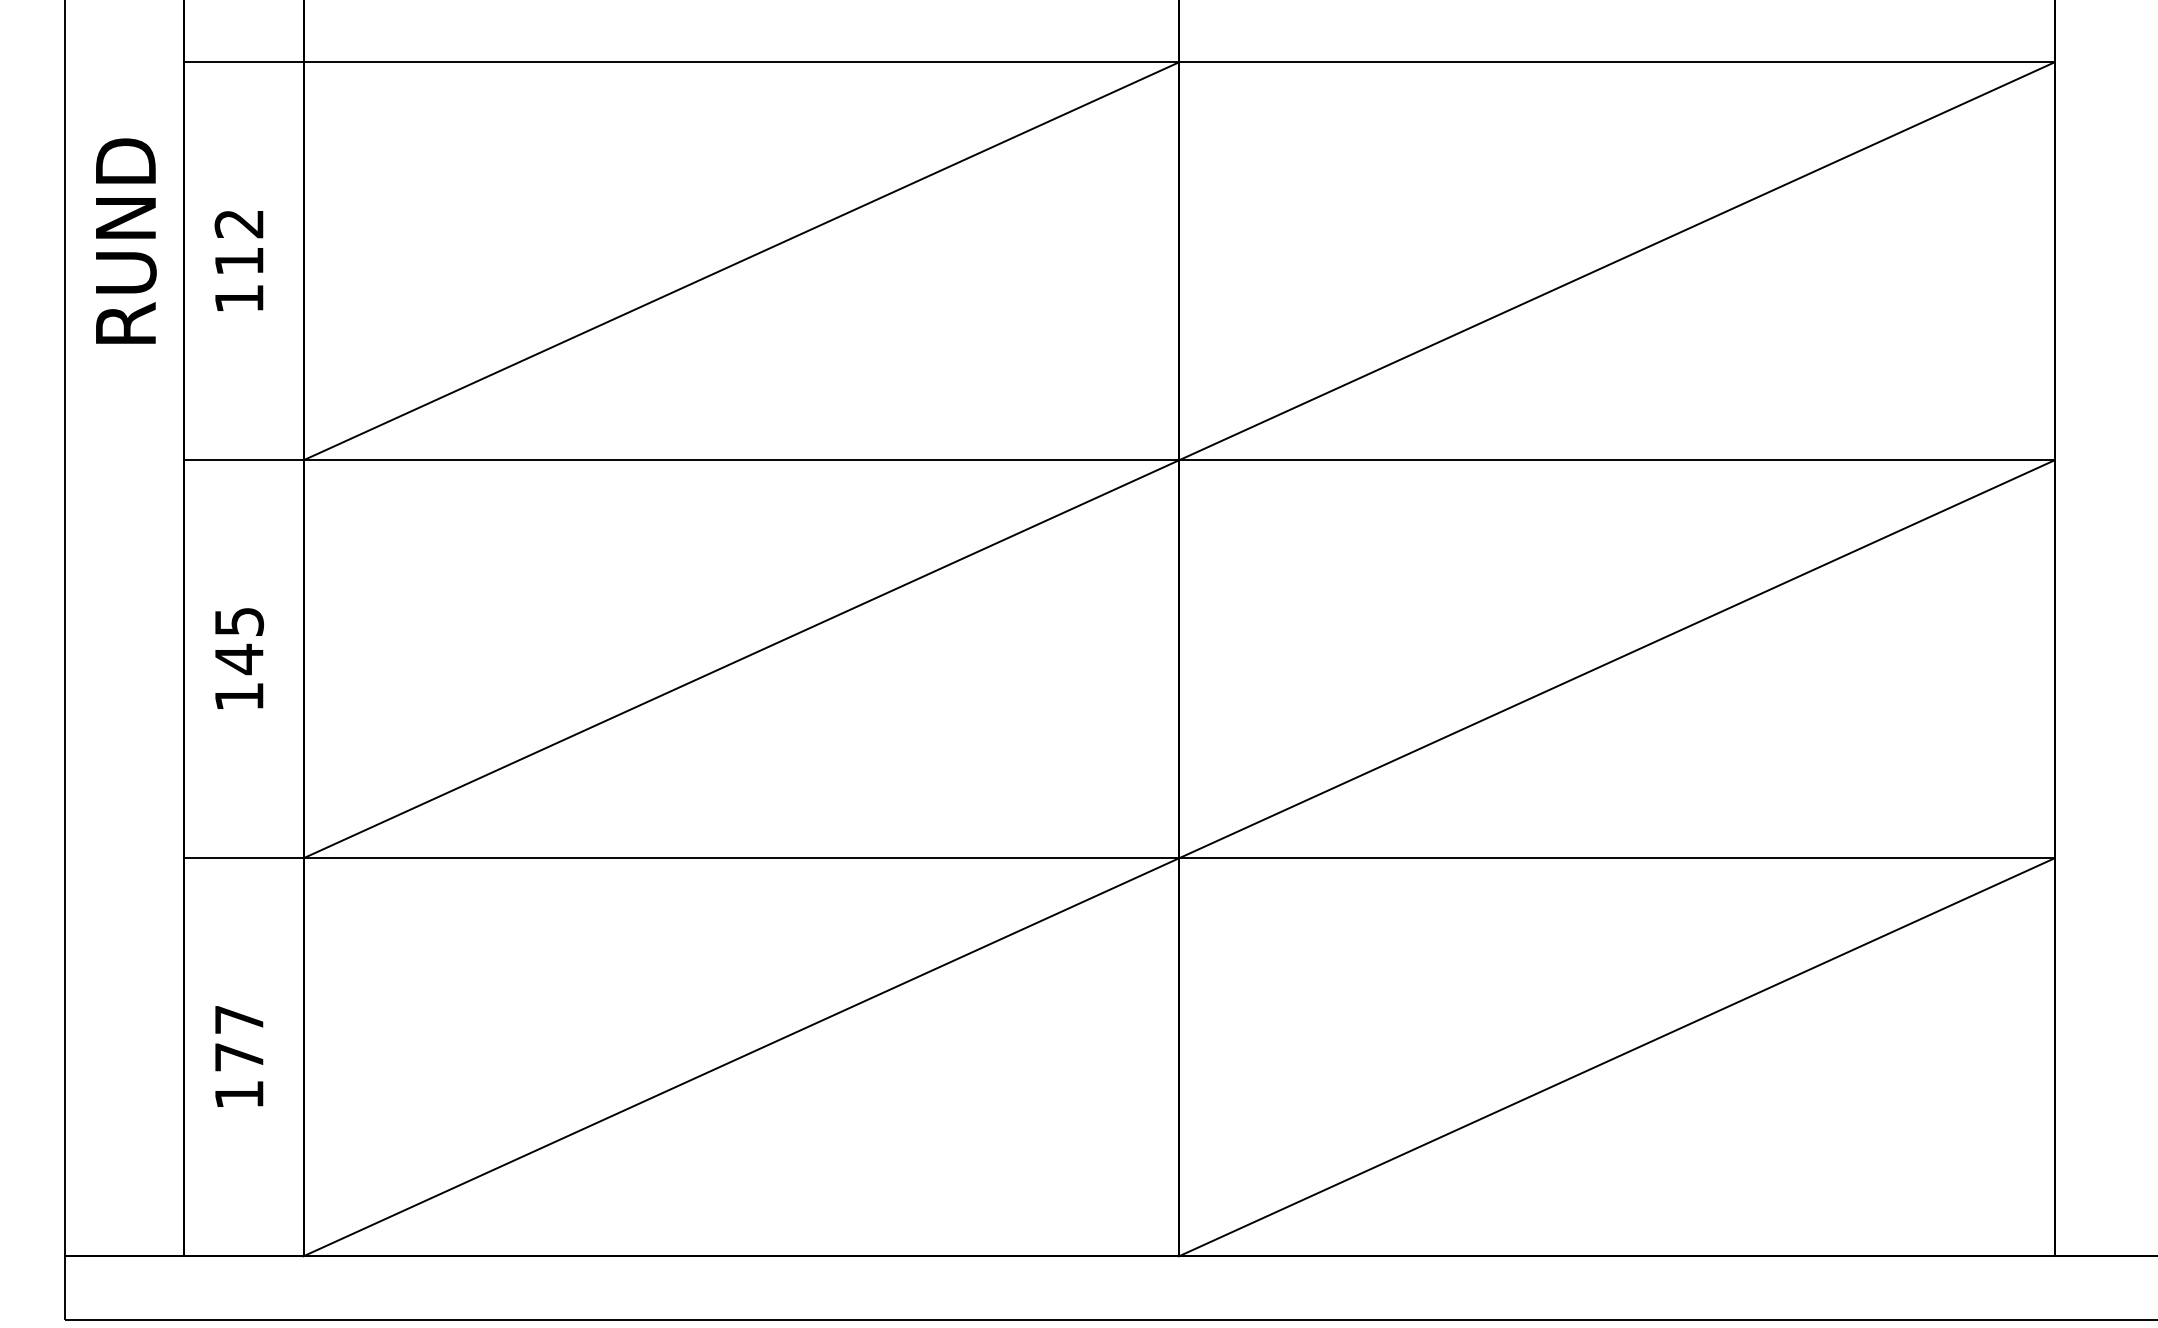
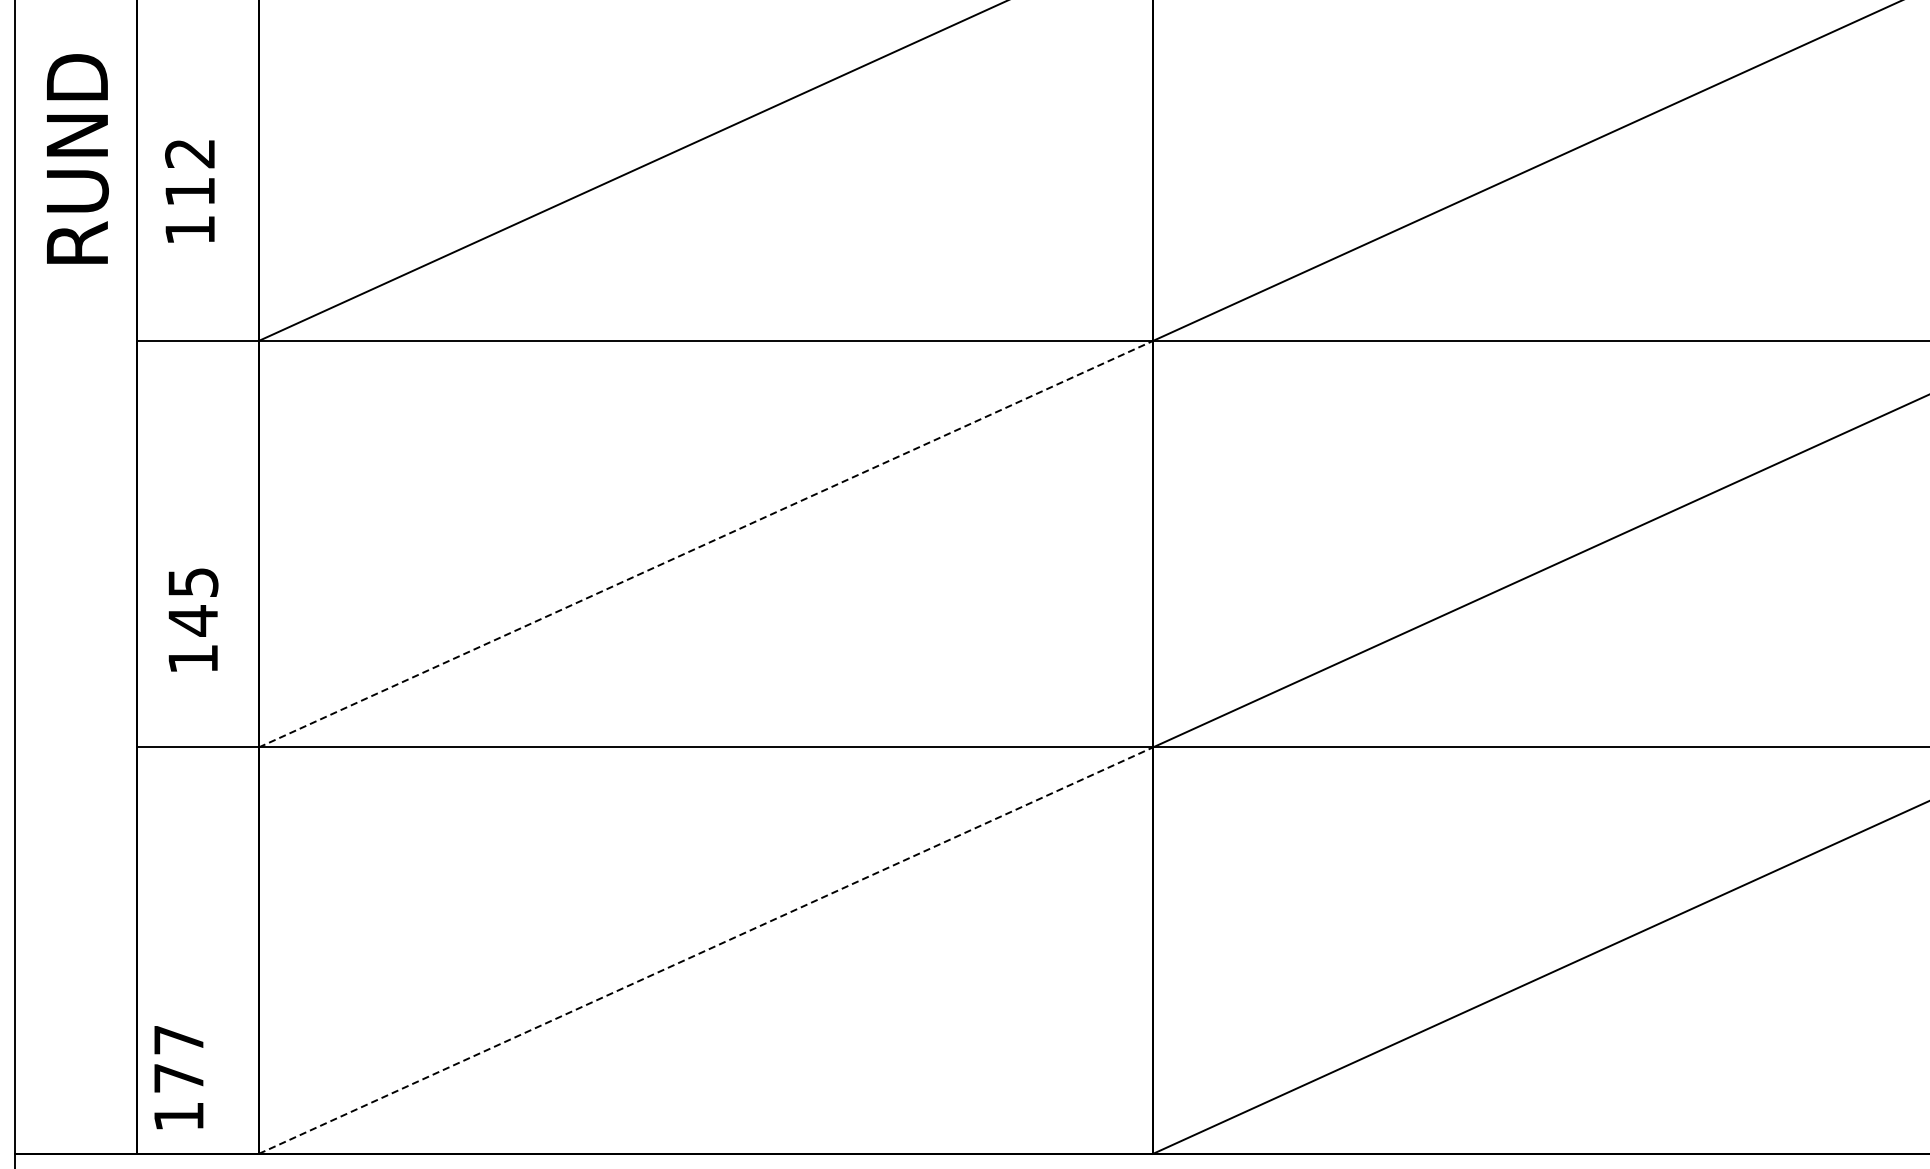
text: (126, 240) -> (78, 158), moved
text: (238, 260) -> (189, 191), moved
text: (239, 658) -> (193, 619), moved
line: (741, 659) -> (706, 544), solid -> dashed
text: (239, 1056) -> (179, 1077), moved
line: (741, 1057) -> (706, 950), solid -> dashed

